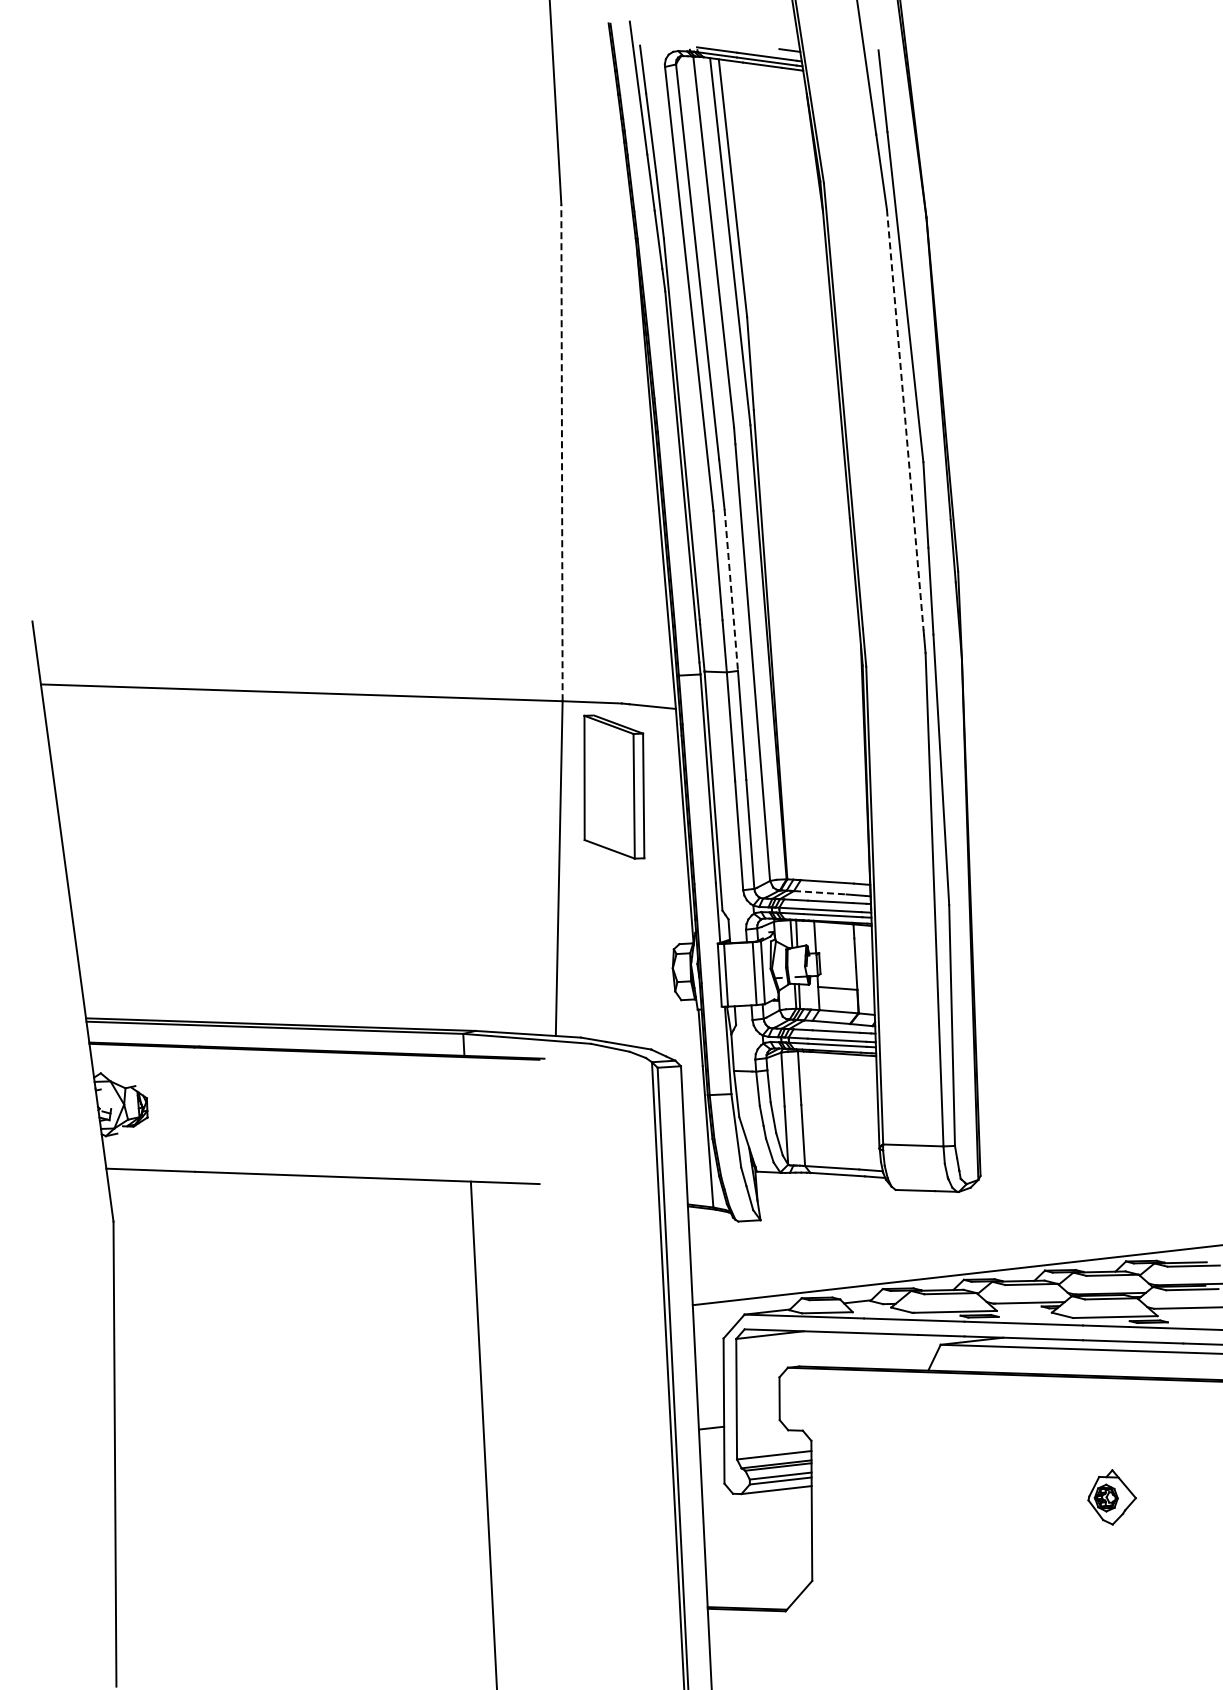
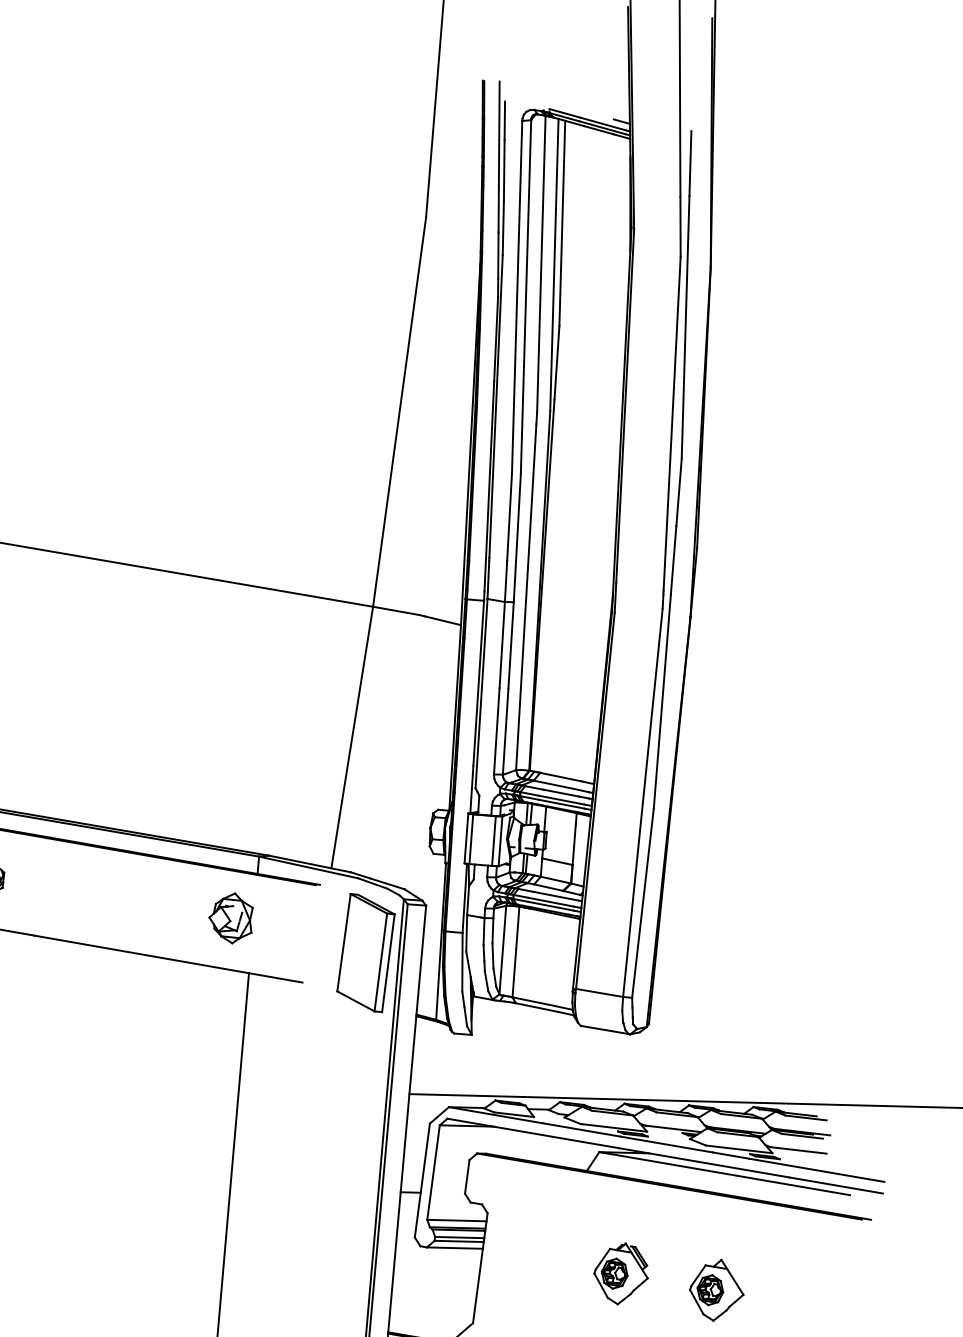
line: (905, 420) -> (672, 424), dashed -> solid
line: (561, 452) -> (399, 411), dashed -> solid
line: (731, 590) -> (517, 538), dashed -> solid
part: (614, 786) -> (366, 952), moved
line: (820, 892) -> (554, 784), dashed -> solid
part: (438, 1115) -> (230, 917), added
part: (989, 1493) -> (621, 1273), added
part: (1112, 1497) -> (717, 1290), size x1.43

